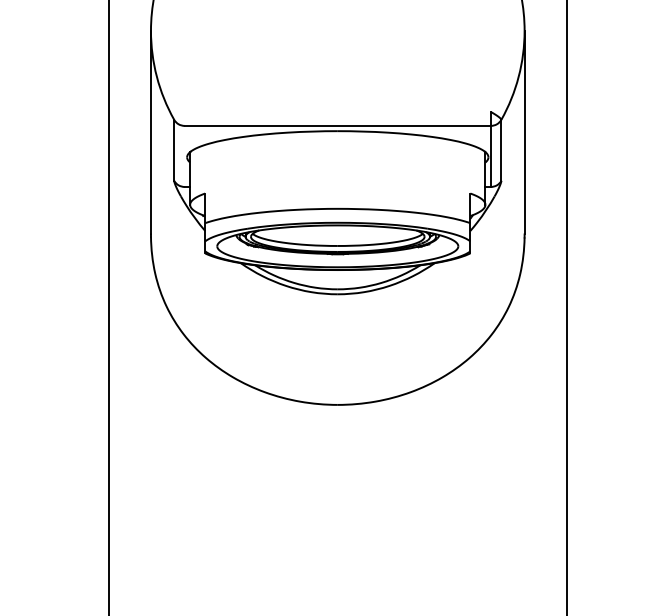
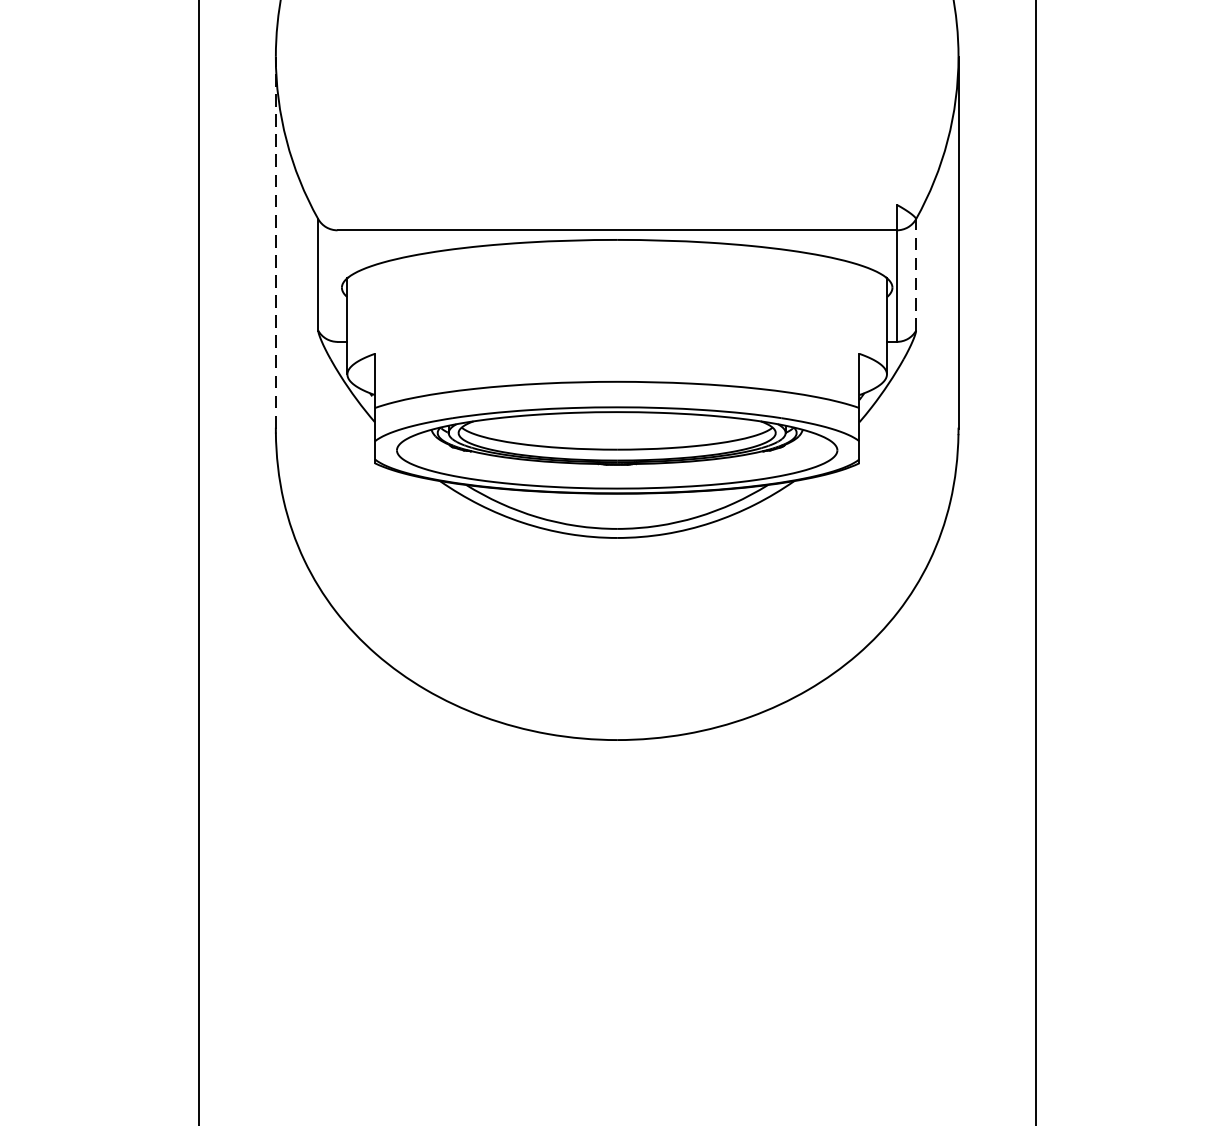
line: (150, 132) -> (274, 242), solid -> dashed
line: (501, 150) -> (916, 275), solid -> dashed

